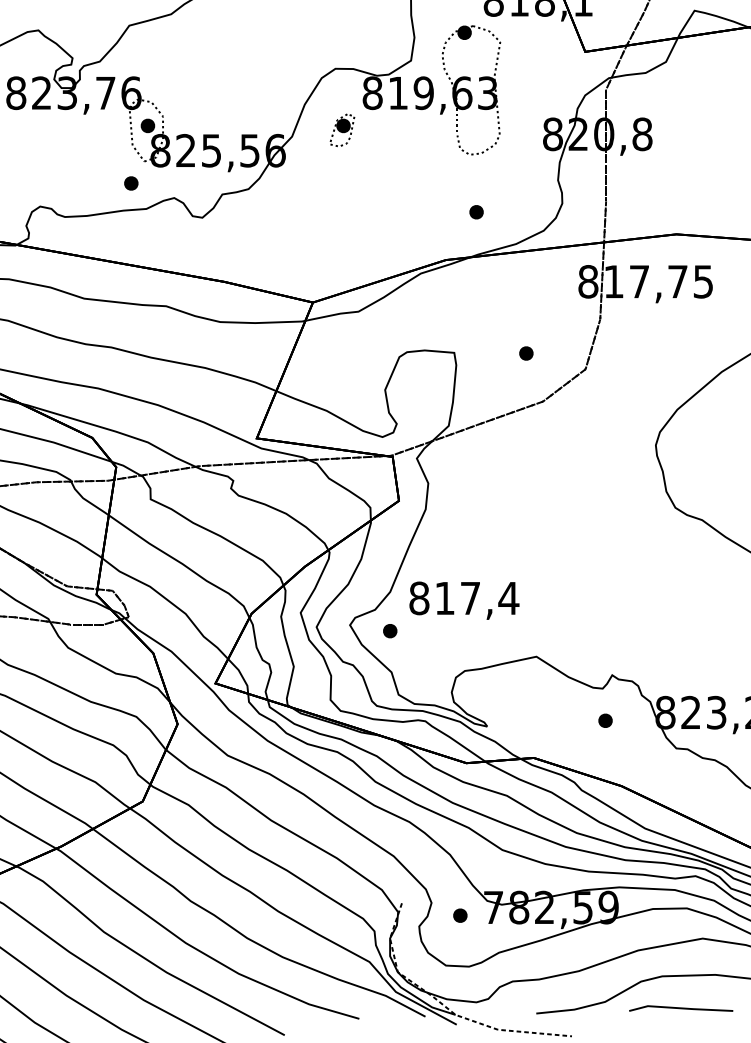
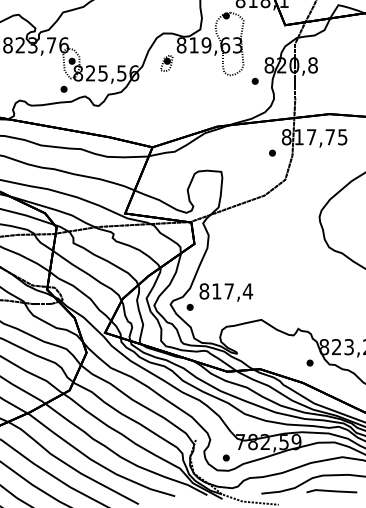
part: (475, 210) -> (254, 80), moved
part: (526, 352) -> (272, 152), moved
part: (604, 719) -> (309, 362), moved
part: (458, 914) -> (225, 457), moved

